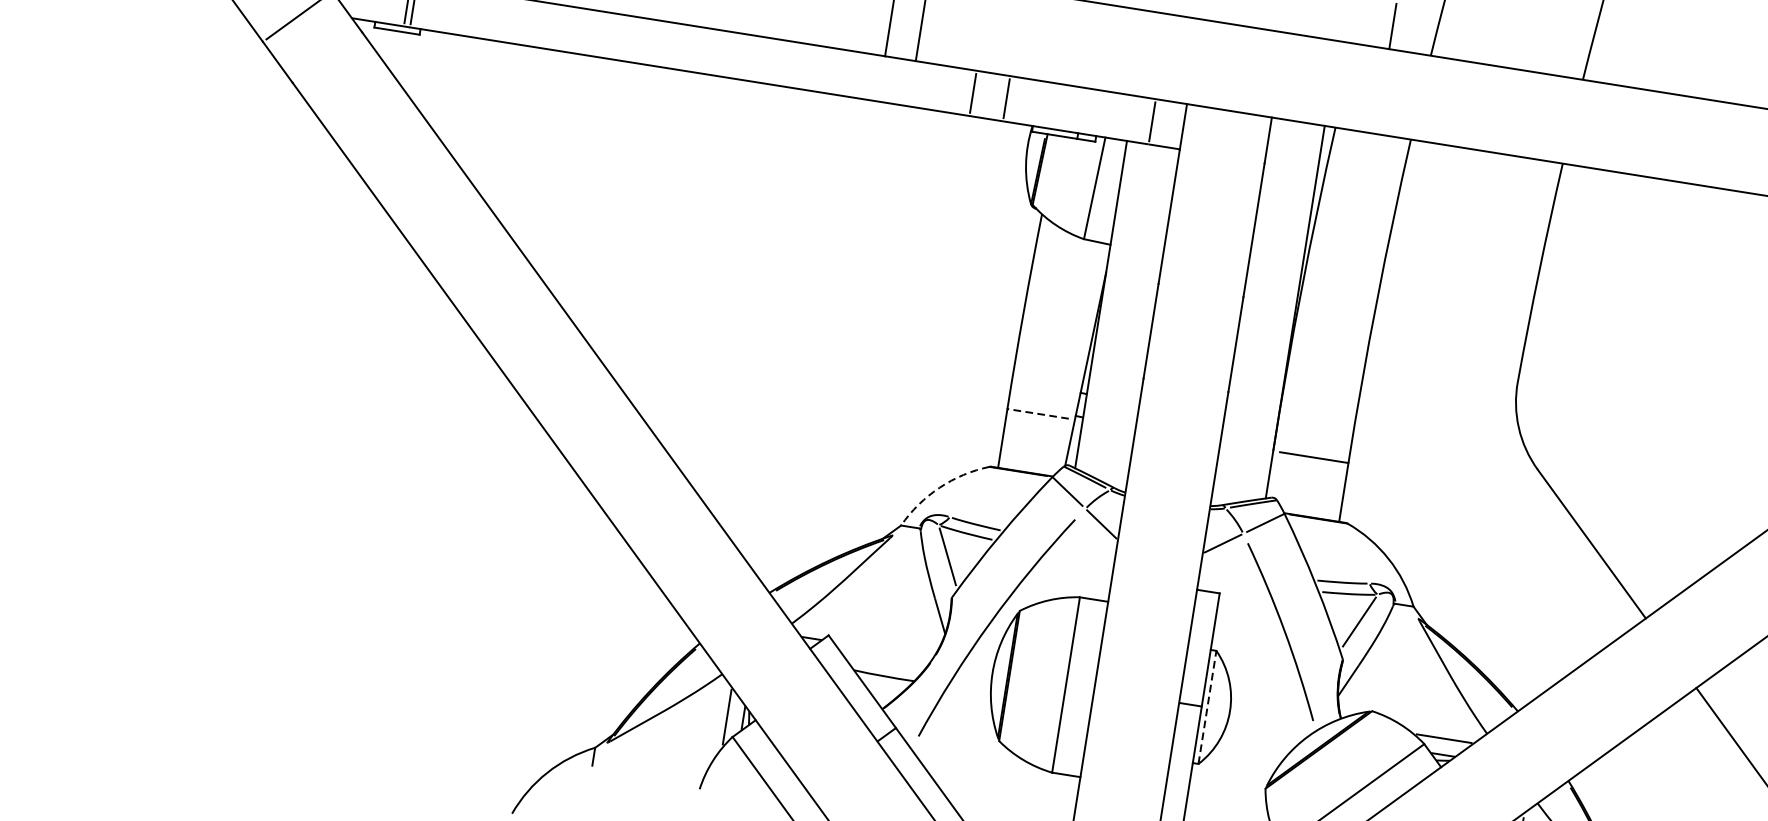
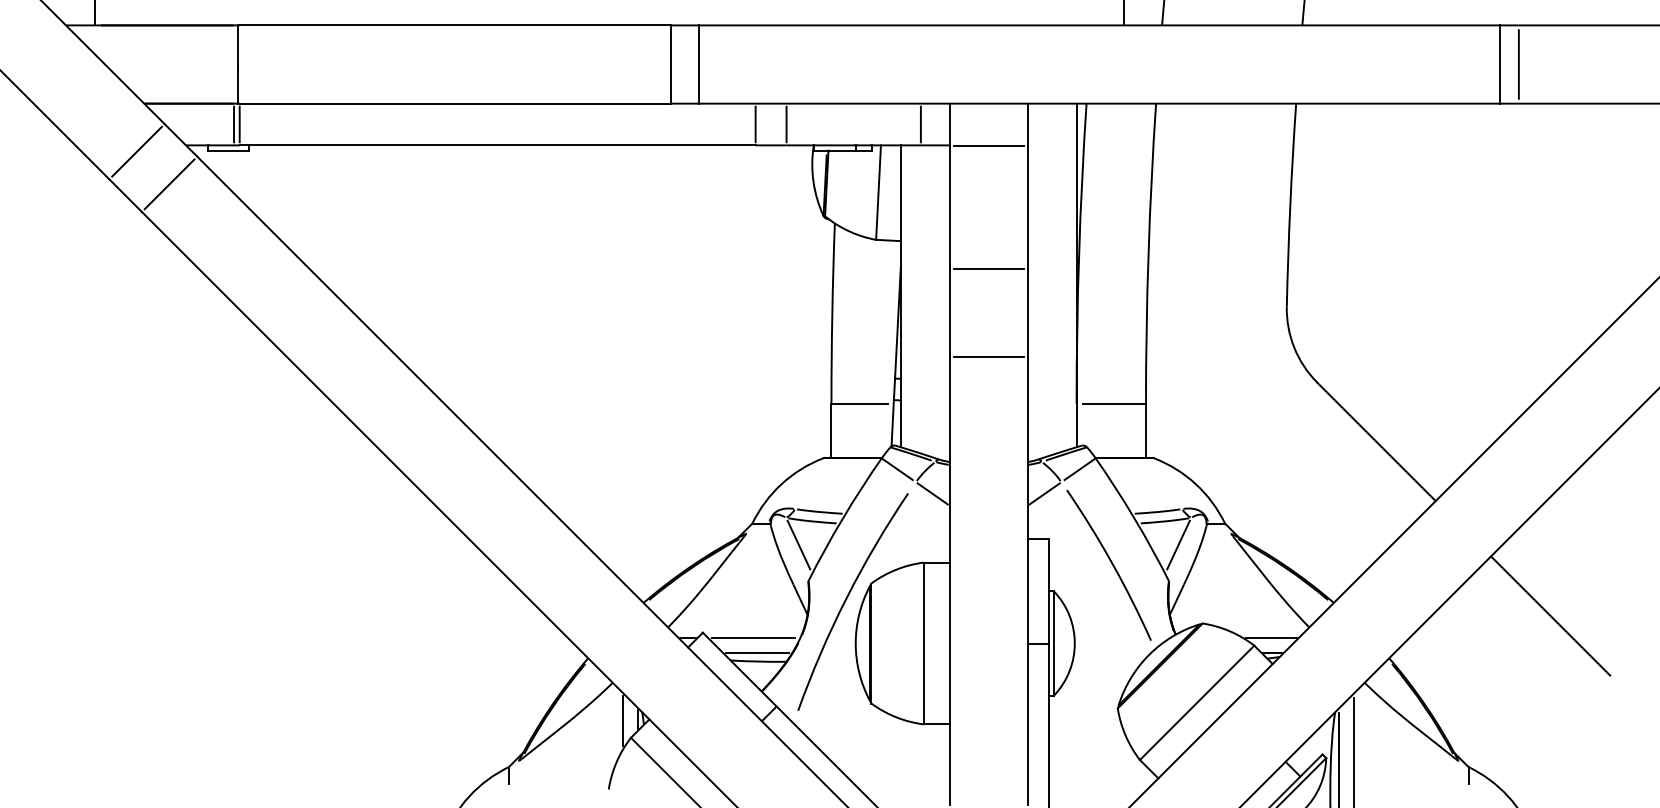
line: (327, 57) -> (169, 184), added
line: (1222, 156) -> (988, 145), added
line: (1200, 290) -> (988, 269), added
line: (1185, 384) -> (988, 356), added
line: (1037, 413) -> (859, 403), dashed -> solid
arc: (939, 488) -> (781, 484), dashed -> solid
line: (882, 649) -> (753, 637), added
line: (883, 666) -> (756, 652), added
line: (1206, 707) -> (1053, 643), dashed -> solid

